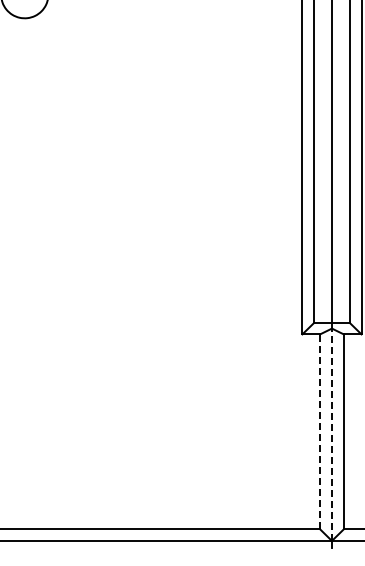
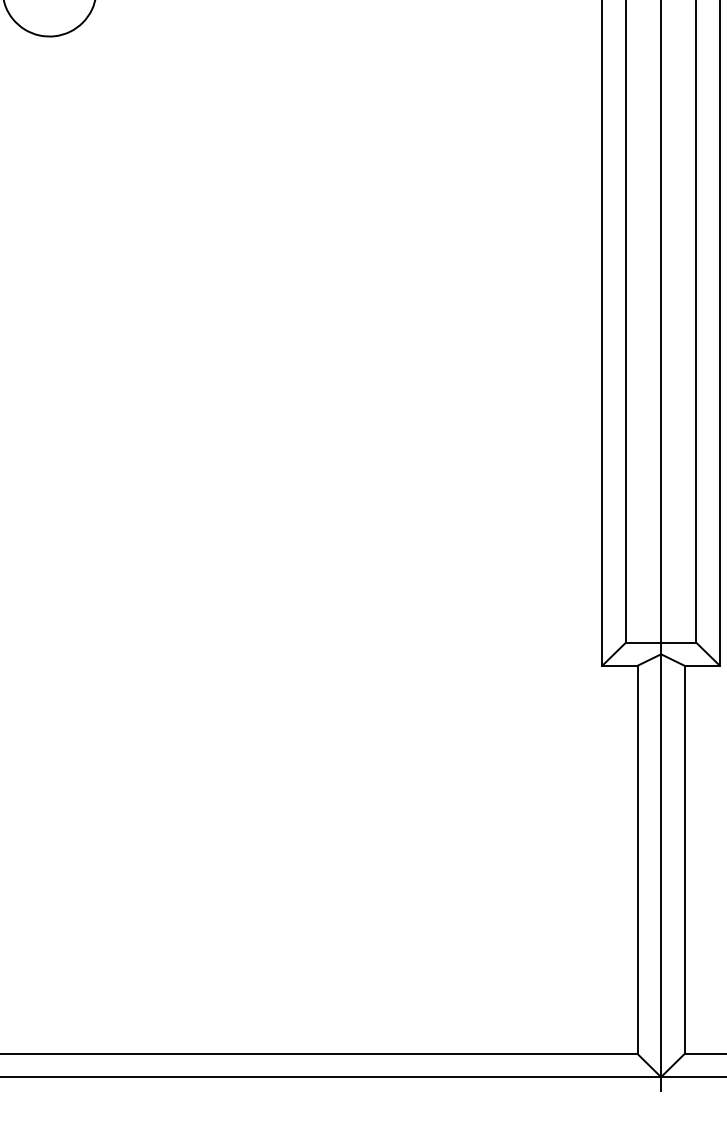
line: (320, 431) -> (638, 859), dashed -> solid
line: (331, 434) -> (660, 865), dashed -> solid

